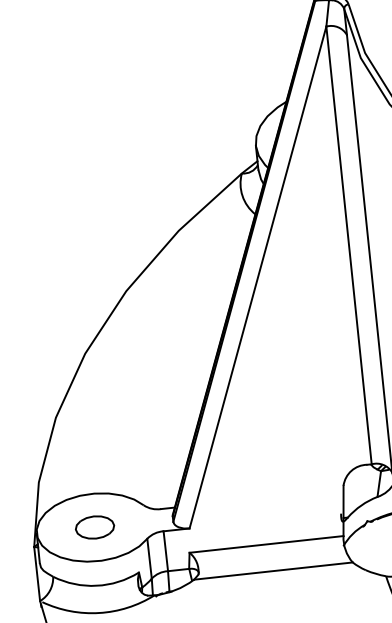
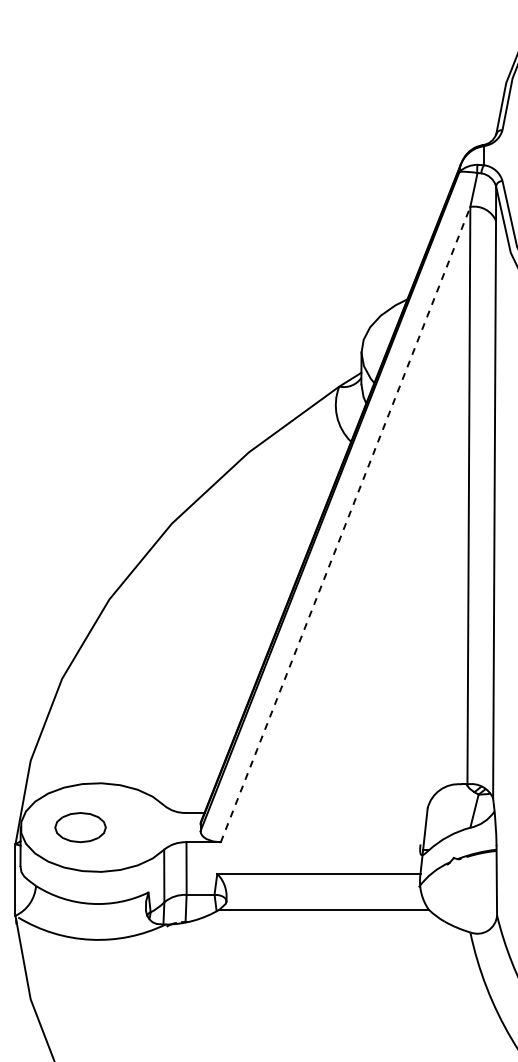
line: (257, 277) -> (345, 524), solid -> dashed
part: (94, 527) -> (80, 827), moved

